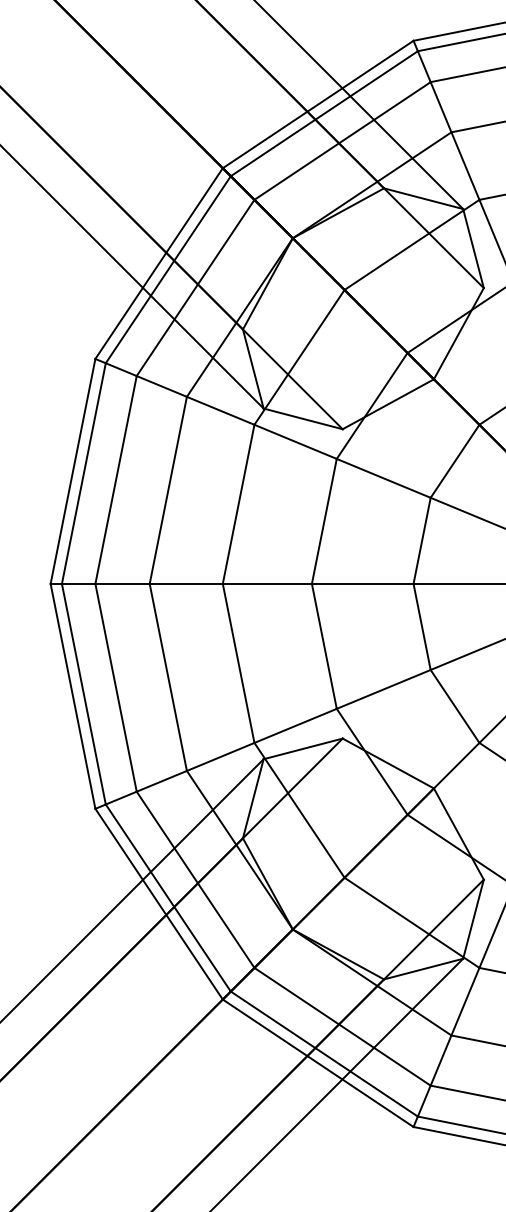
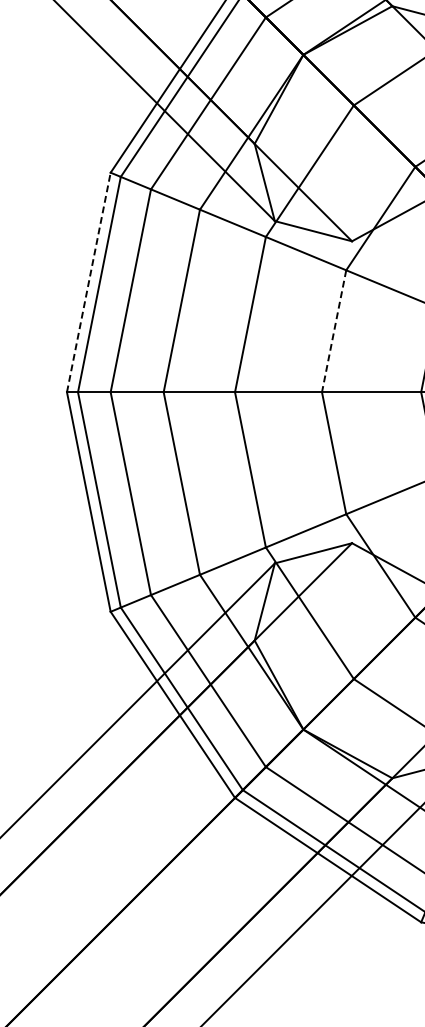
line: (73, 471) -> (89, 282), solid -> dashed
line: (324, 521) -> (334, 331), solid -> dashed

